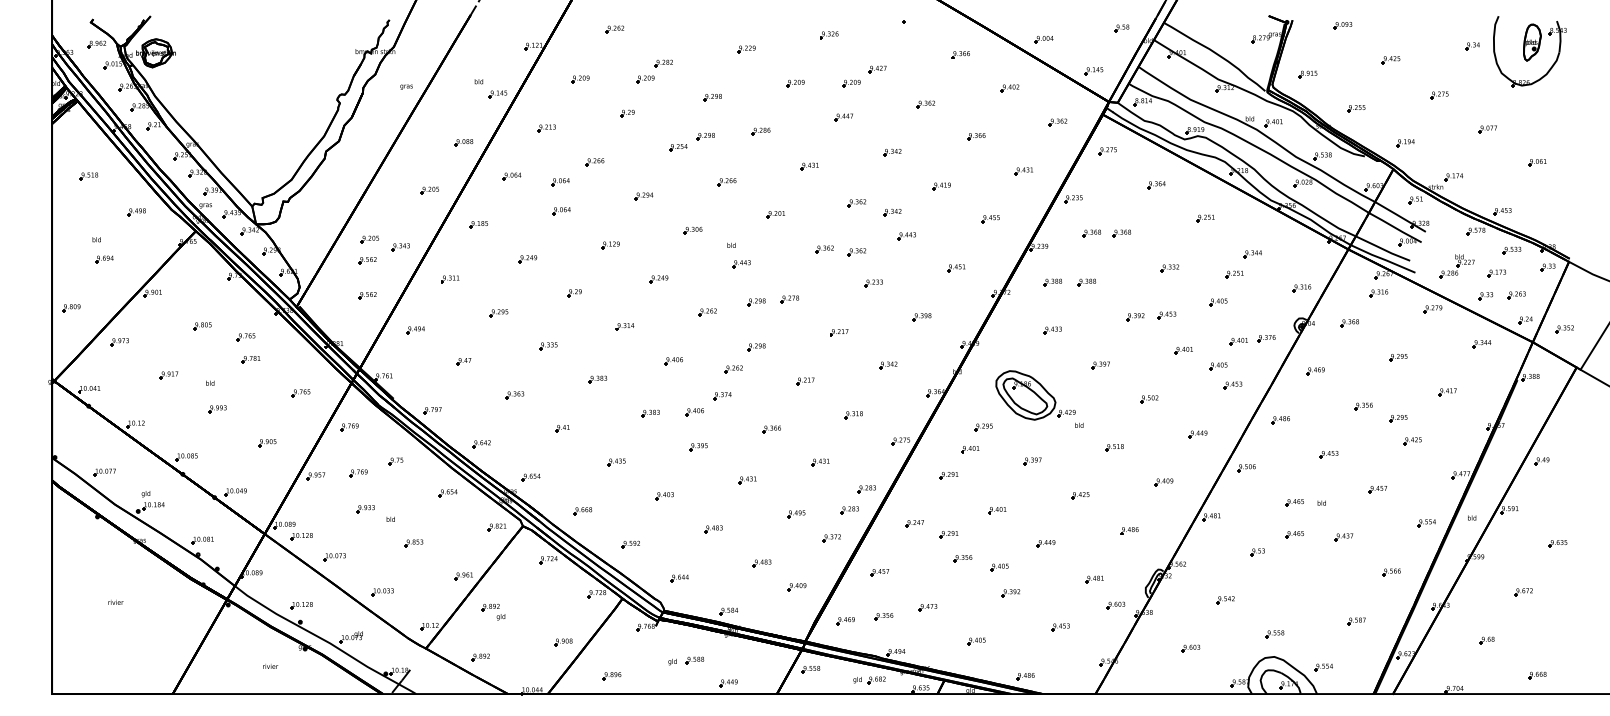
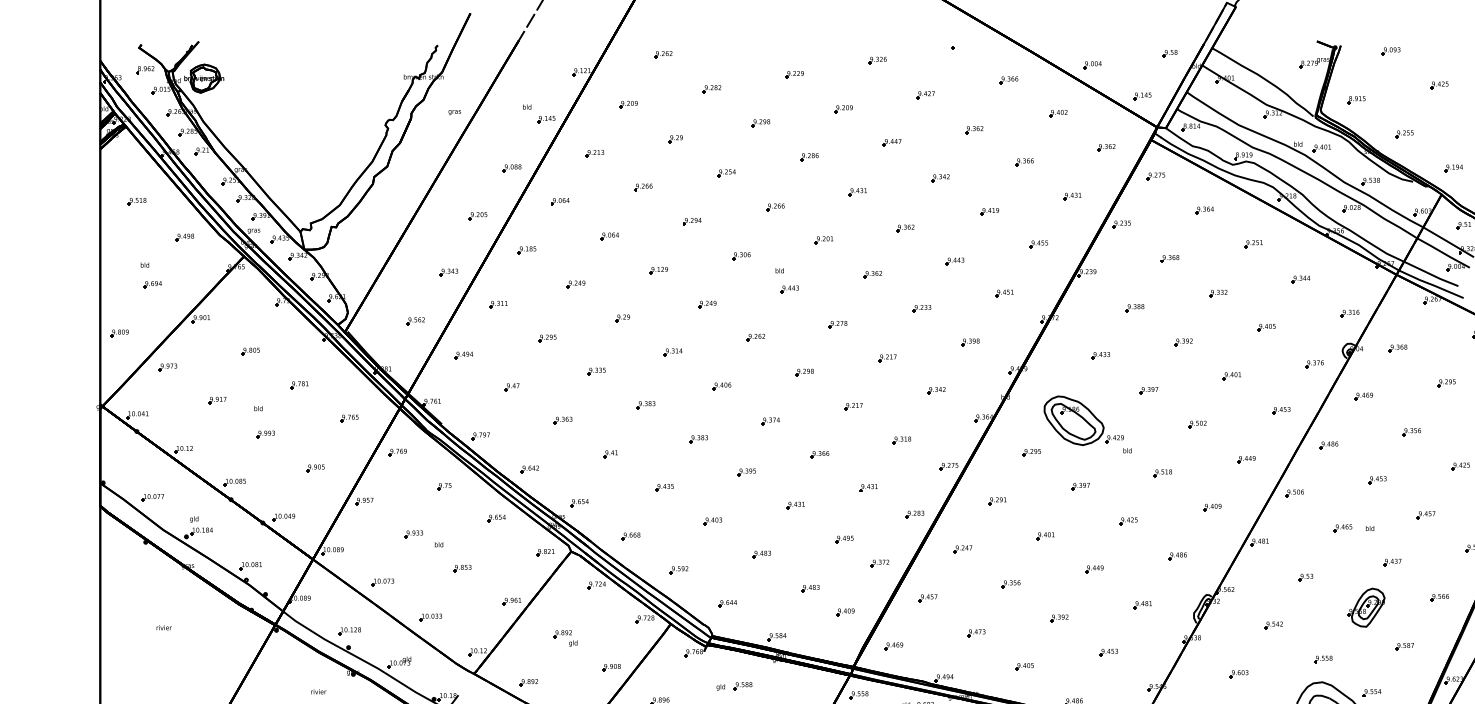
part: (645, 79) -> (693, 104), removed
part: (851, 83) -> (899, 108), removed
part: (705, 136) -> (753, 161), removed
part: (560, 182) -> (608, 207), removed
part: (892, 212) -> (940, 237), removed
part: (1091, 233) -> (1139, 258), removed
part: (369, 239) -> (417, 264), removed
part: (856, 252) -> (904, 277), removed
part: (367, 260) -> (415, 285), removed
part: (1234, 274) -> (1282, 299), removed
part: (1052, 282) -> (1100, 307), removed
part: (1378, 293) -> (1426, 318), removed
part: (756, 302) -> (804, 327), removed
part: (1166, 315) -> (1214, 340), removed
part: (245, 337) -> (293, 362), removed
part: (1238, 341) -> (1286, 366), removed
part: (1218, 366) -> (1266, 391), removed
part: (733, 369) -> (781, 394), removed
part: (694, 412) -> (742, 437), removed
part: (1398, 418) -> (1446, 443), removed
part: (970, 449) -> (1018, 474), removed
part: (358, 473) -> (406, 498), removed
part: (849, 510) -> (897, 535), removed
part: (948, 534) -> (996, 559), removed
part: (1294, 534) -> (1342, 559), removed
part: (301, 536) -> (349, 561), removed
part: (999, 567) -> (1047, 592), removed
part: (1318, 582) -> (1366, 607), added
part: (1115, 605) -> (1163, 630), removed
part: (493, 612) -> (565, 638), moved
part: (883, 616) -> (931, 641), removed

